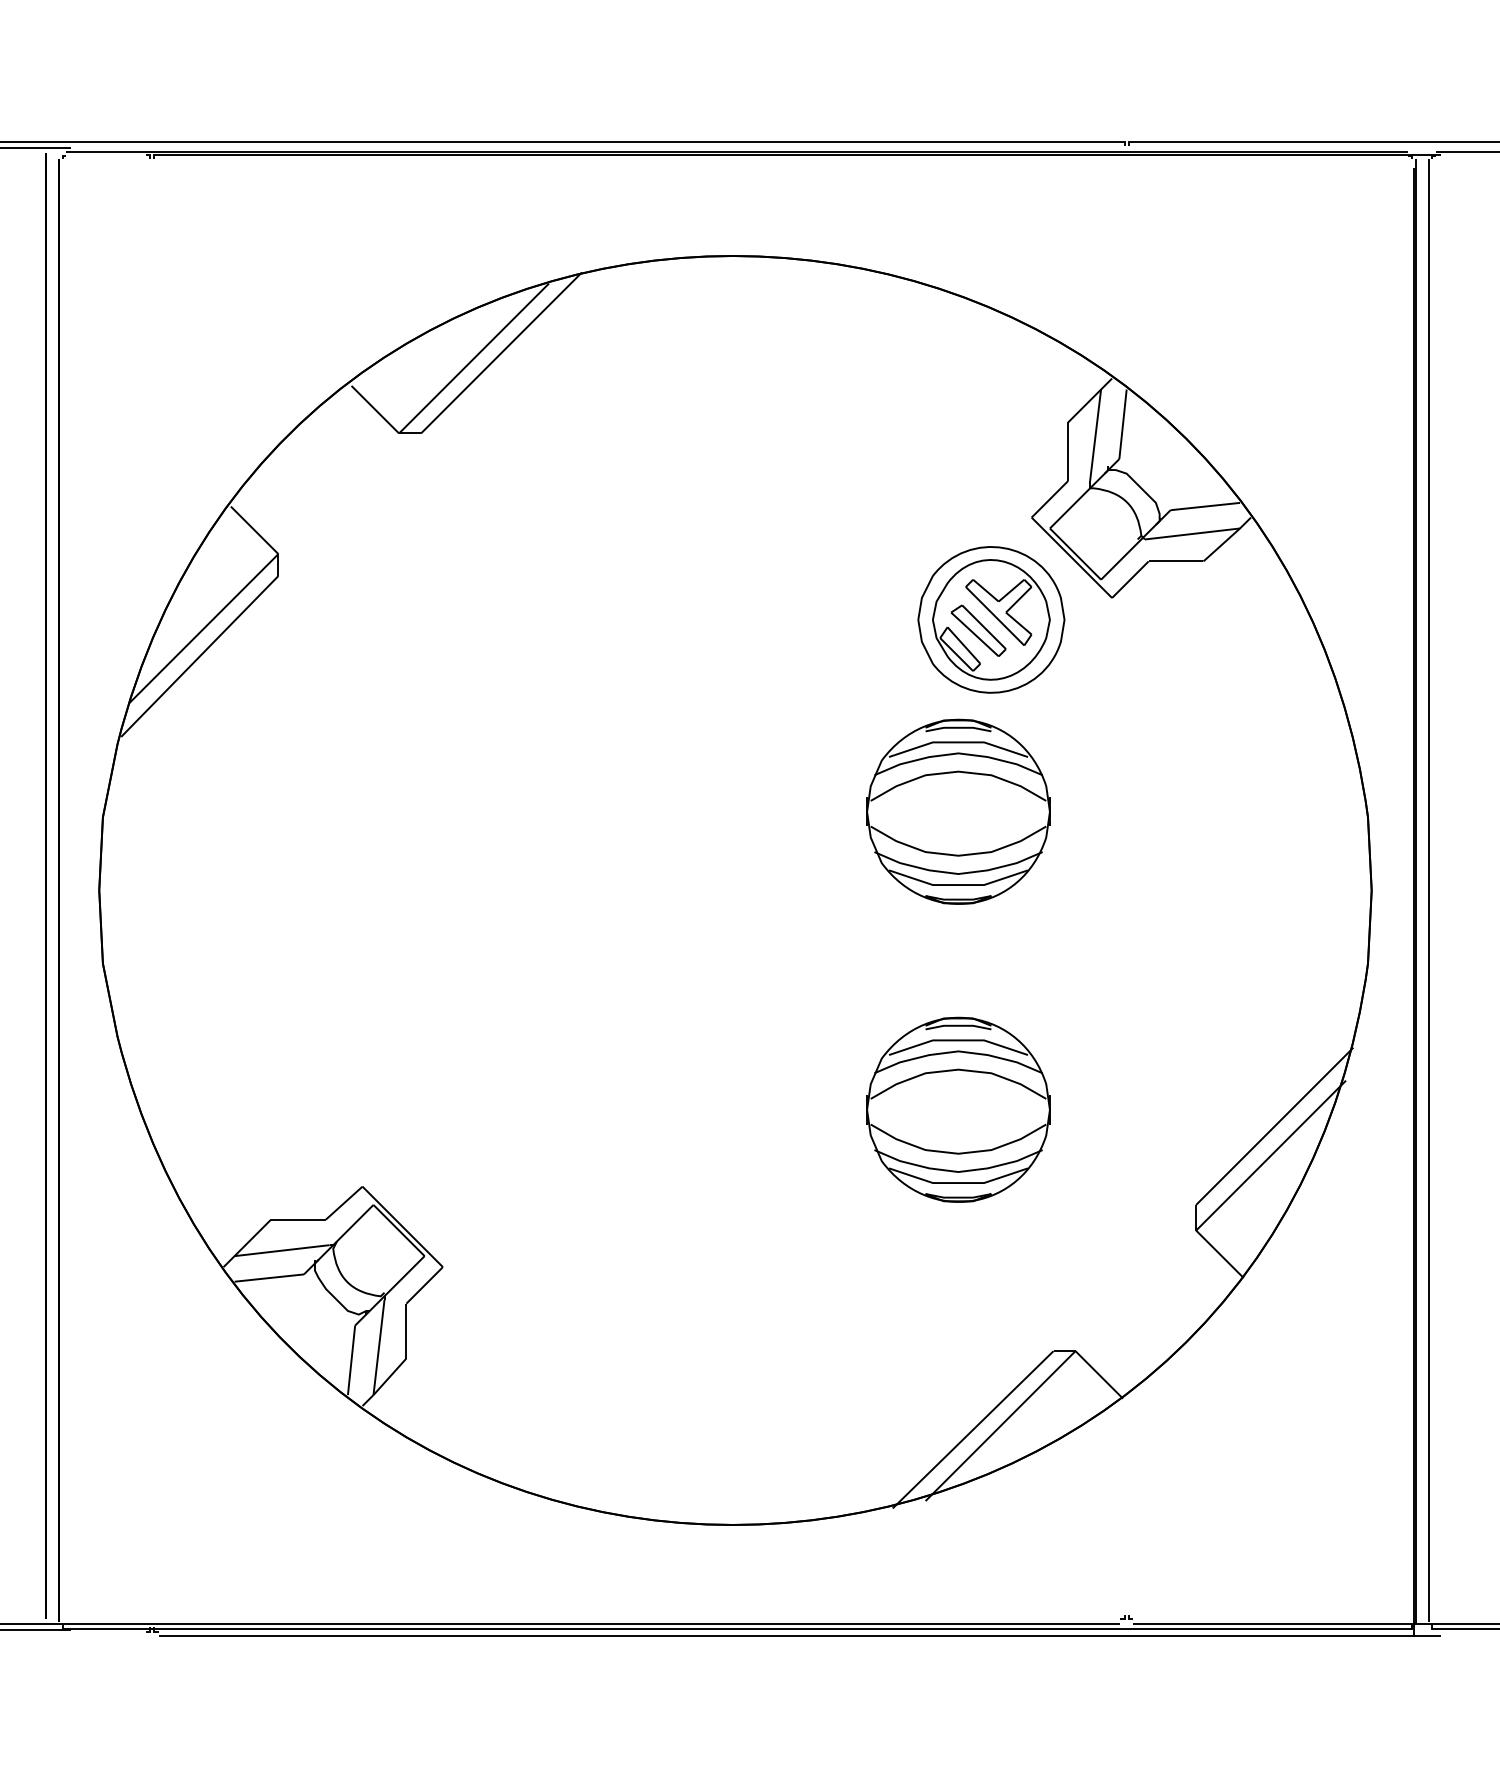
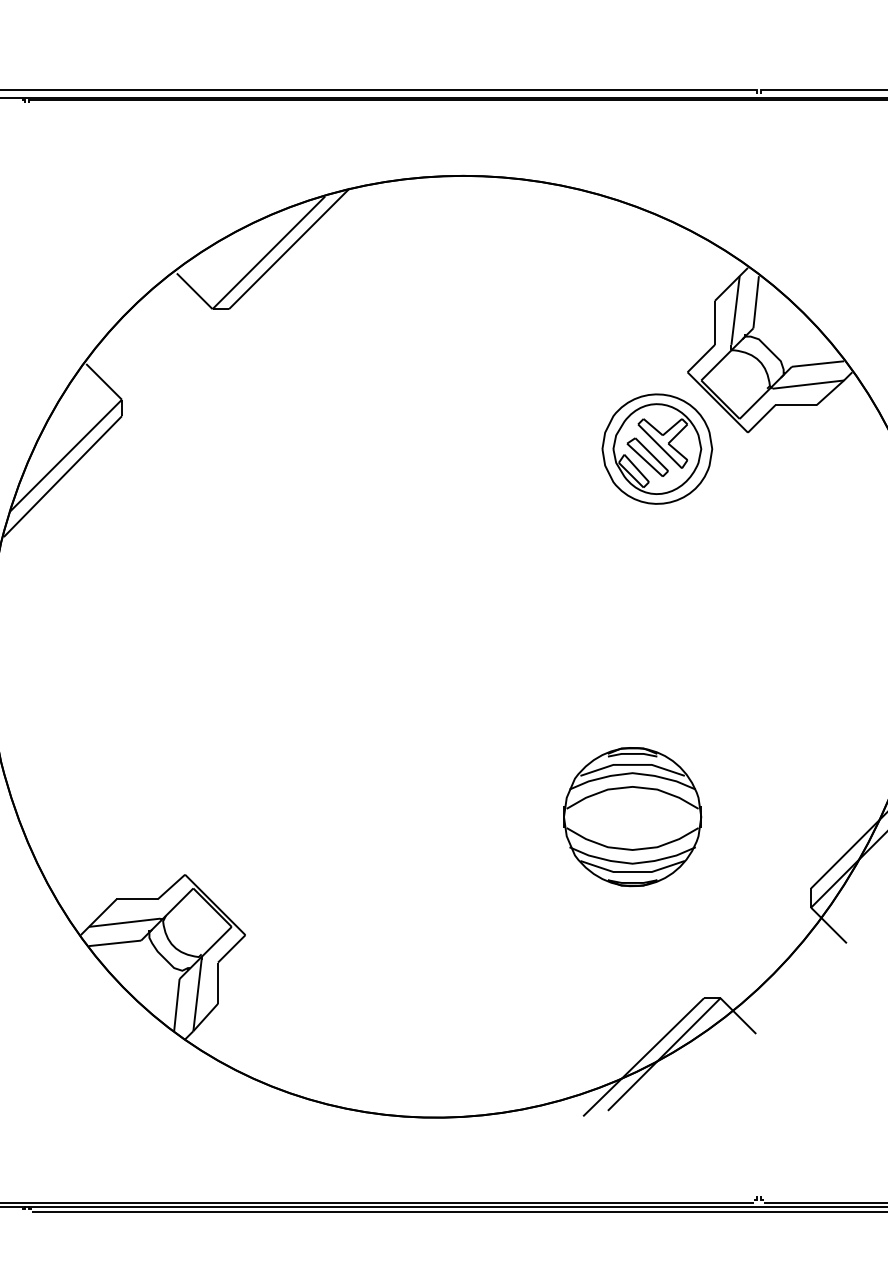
part: (958, 811) -> (632, 593), removed

